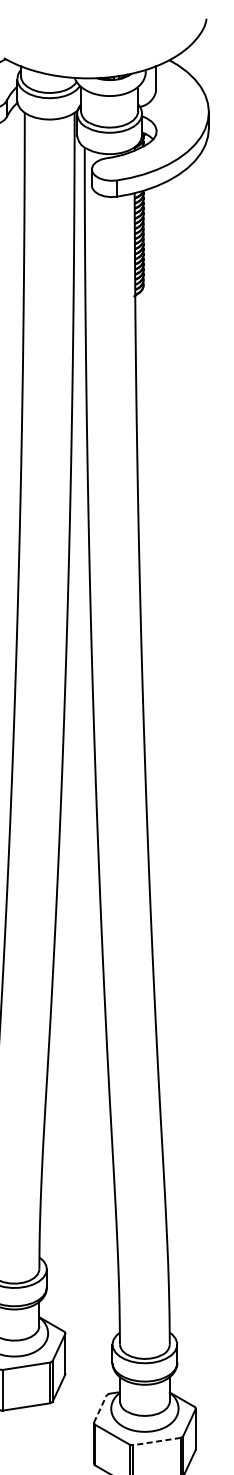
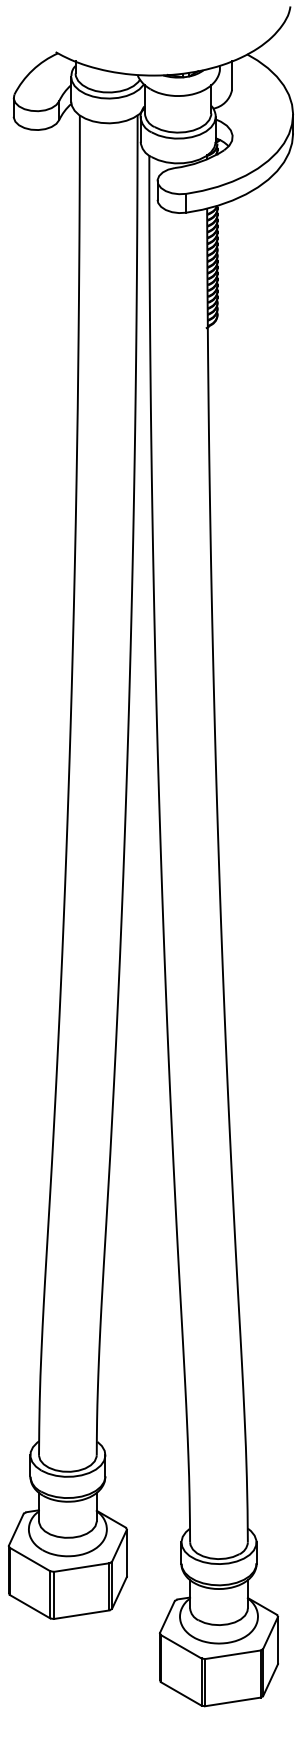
line: (100, 1409) -> (167, 1617), dashed -> solid
line: (156, 1441) -> (232, 1654), dashed -> solid

